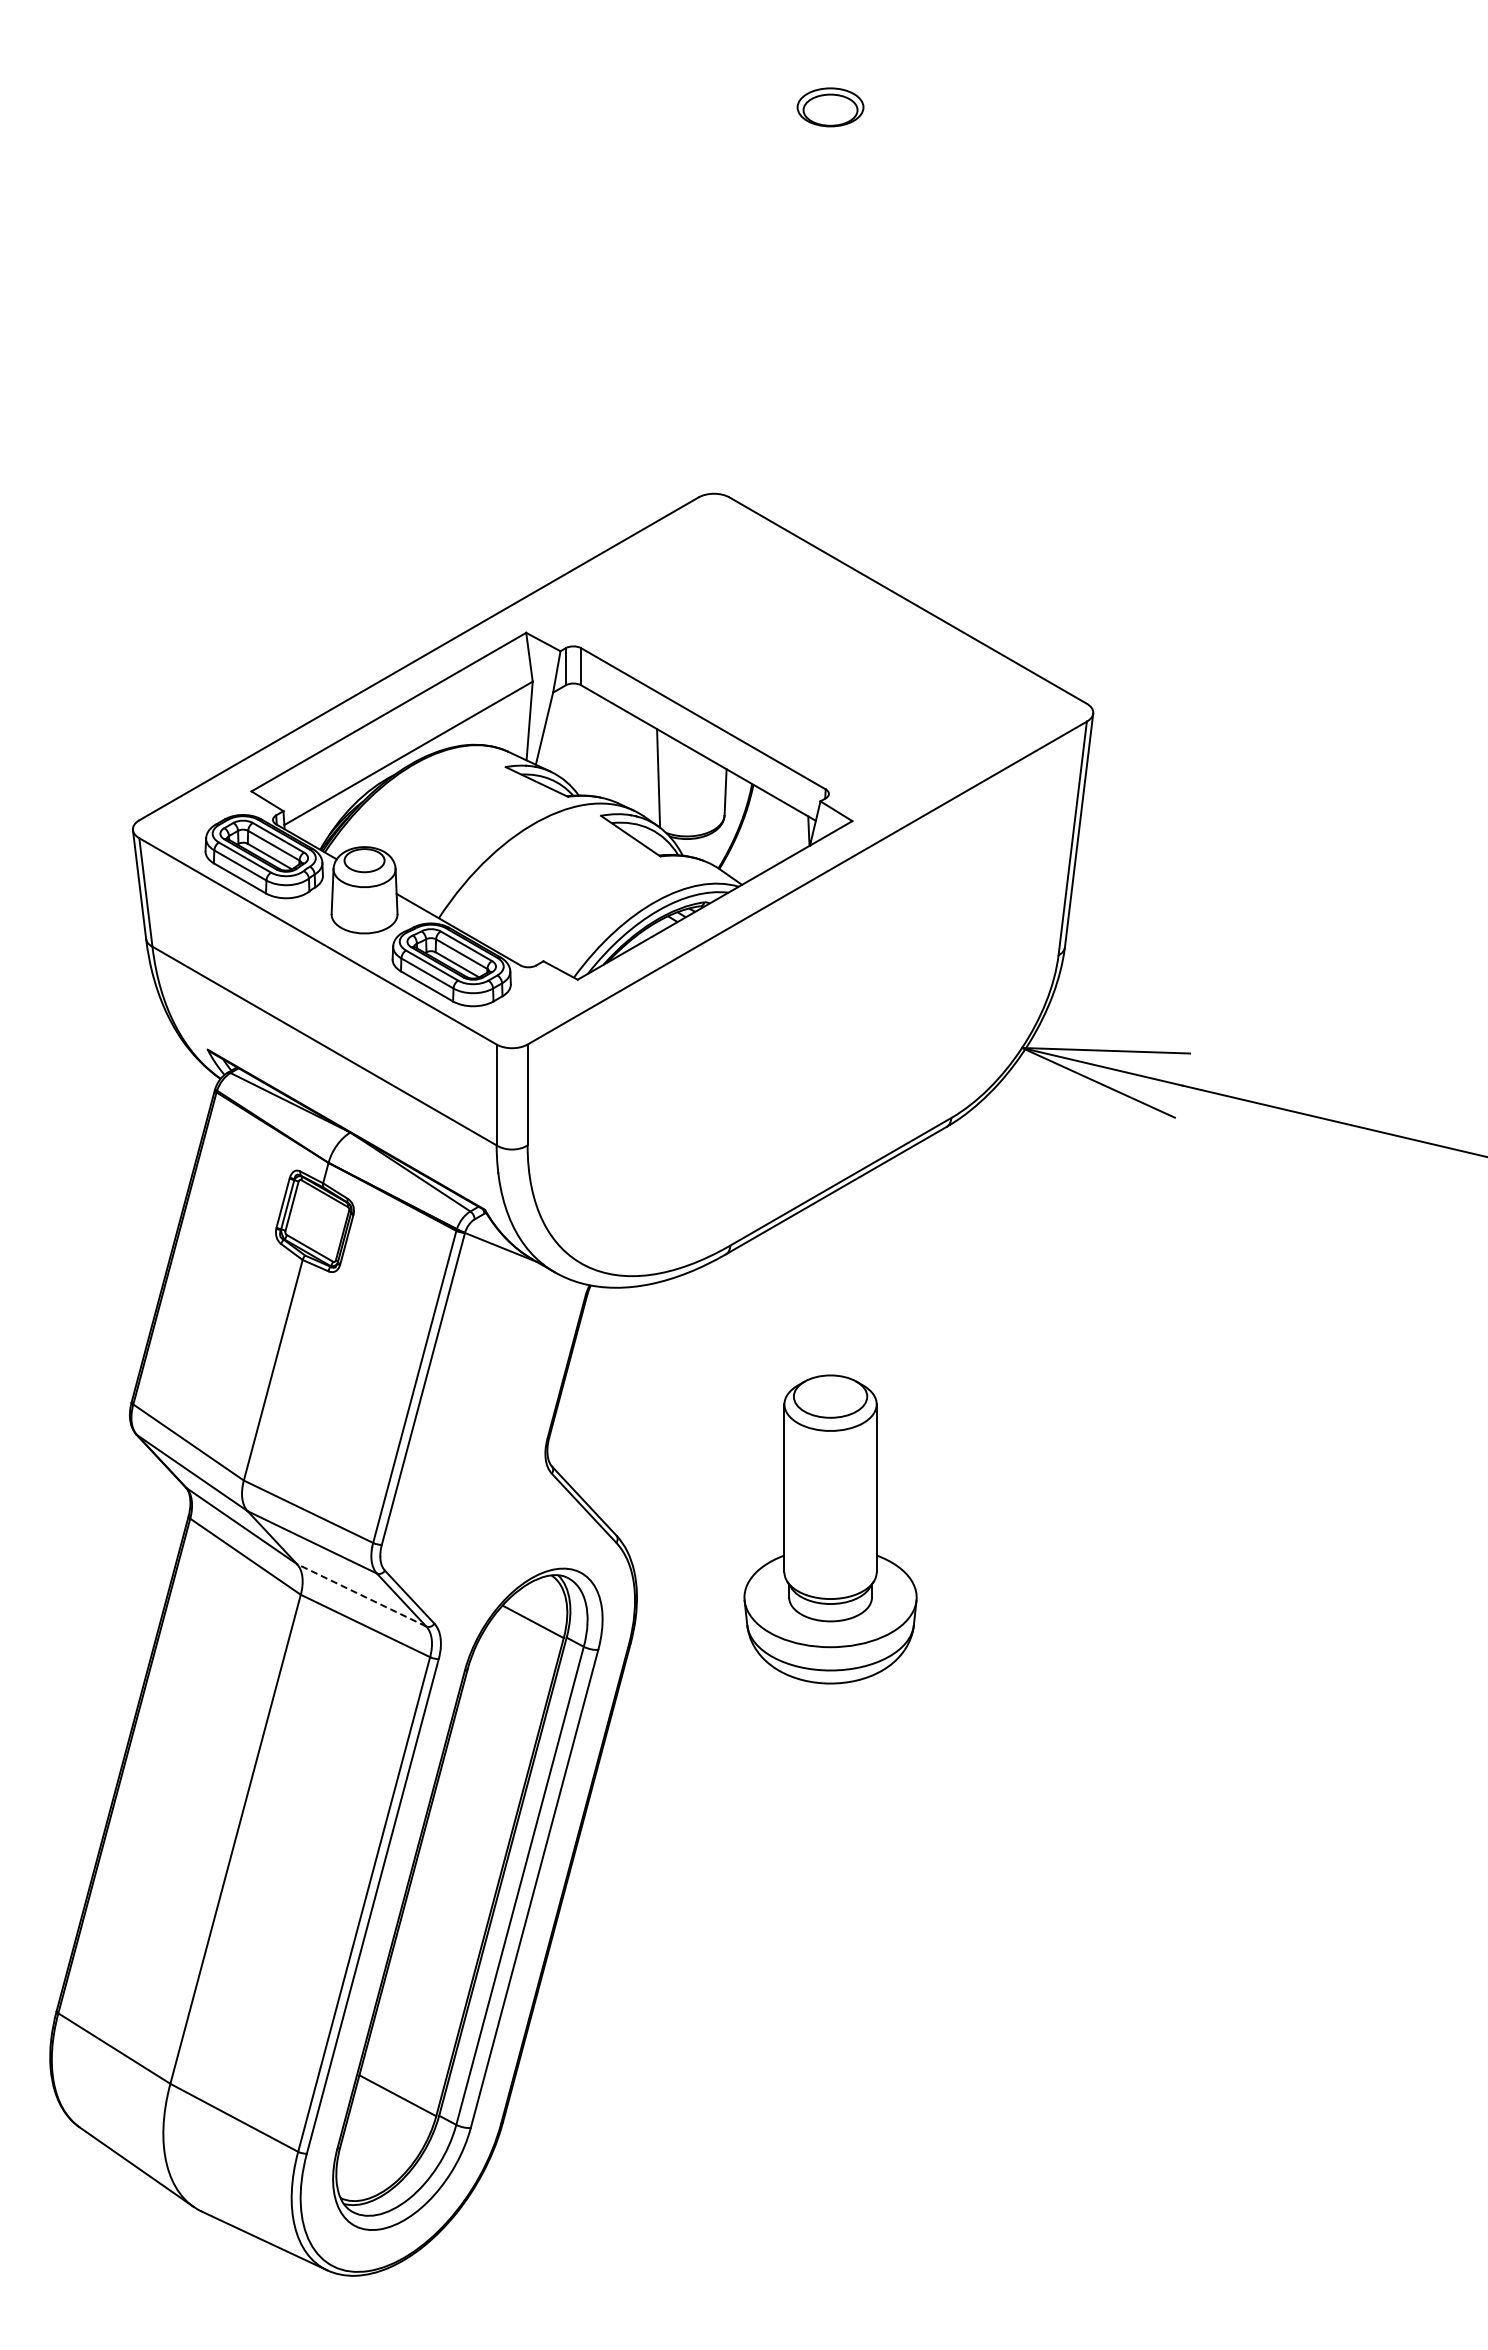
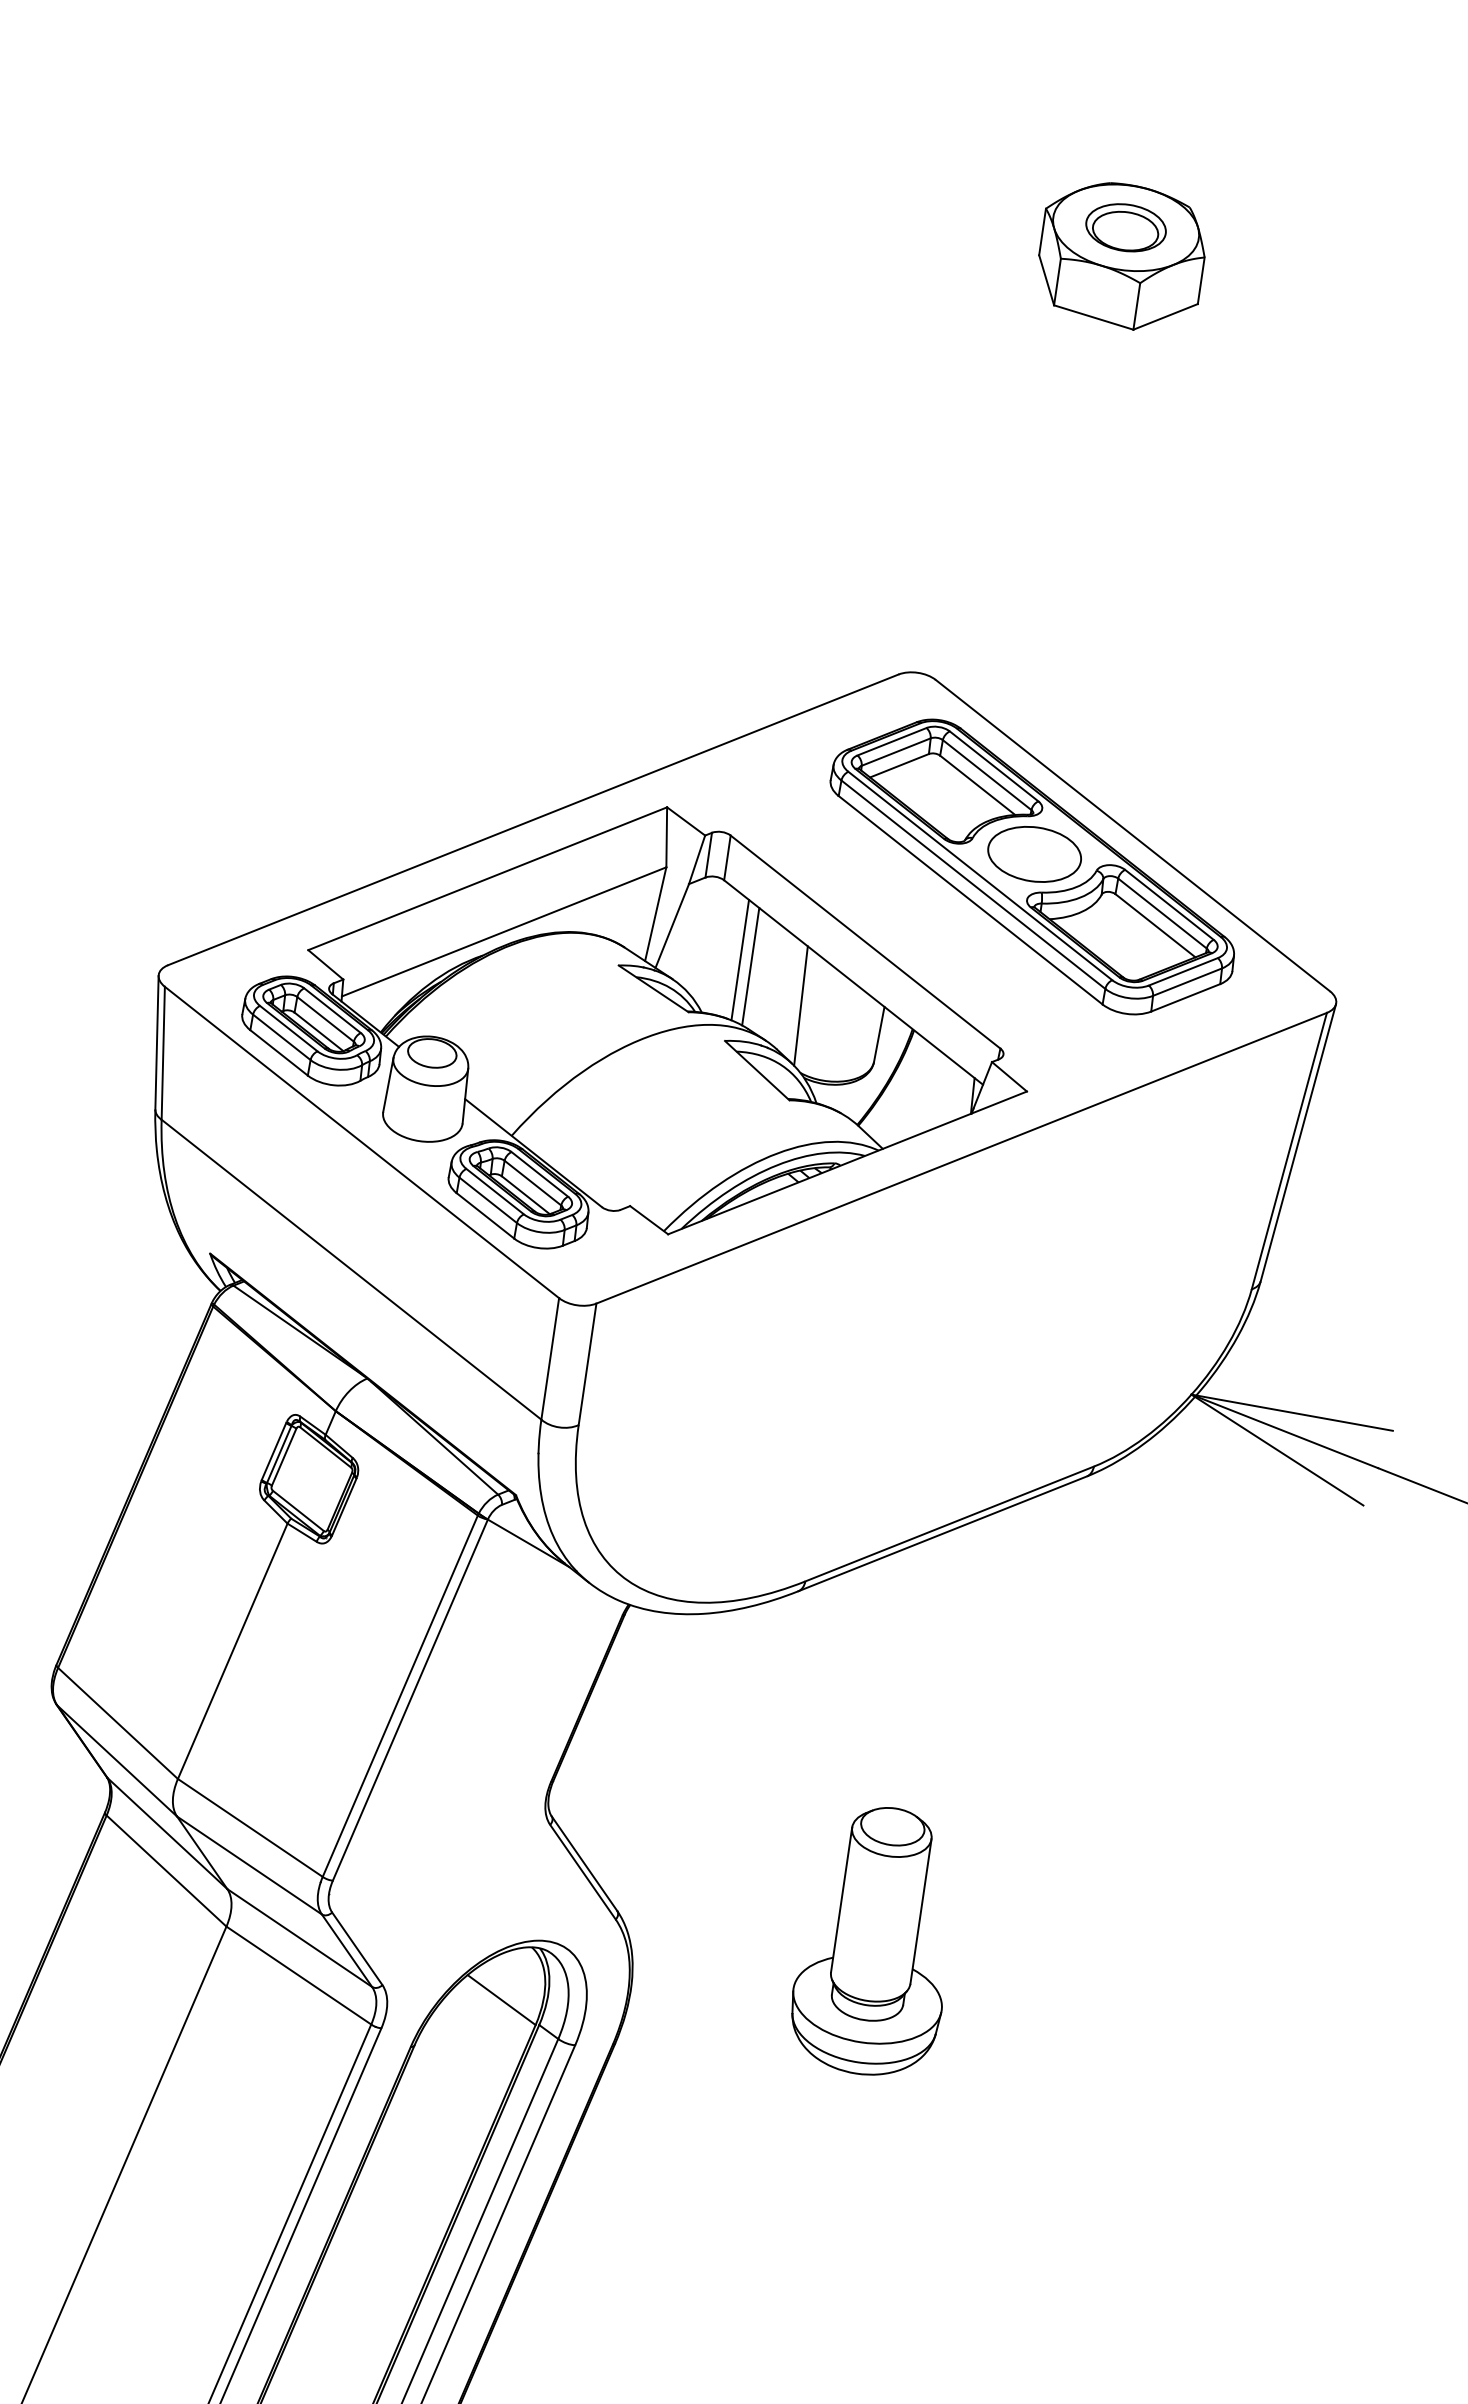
part: (830, 130) -> (1121, 255), added
part: (830, 637) -> (1032, 866), added
line: (603, 748) -> (739, 960), added
line: (613, 752) -> (751, 966), added
part: (830, 1529) -> (876, 1941), size x0.71
line: (361, 1595) -> (299, 1938), dashed -> solid

